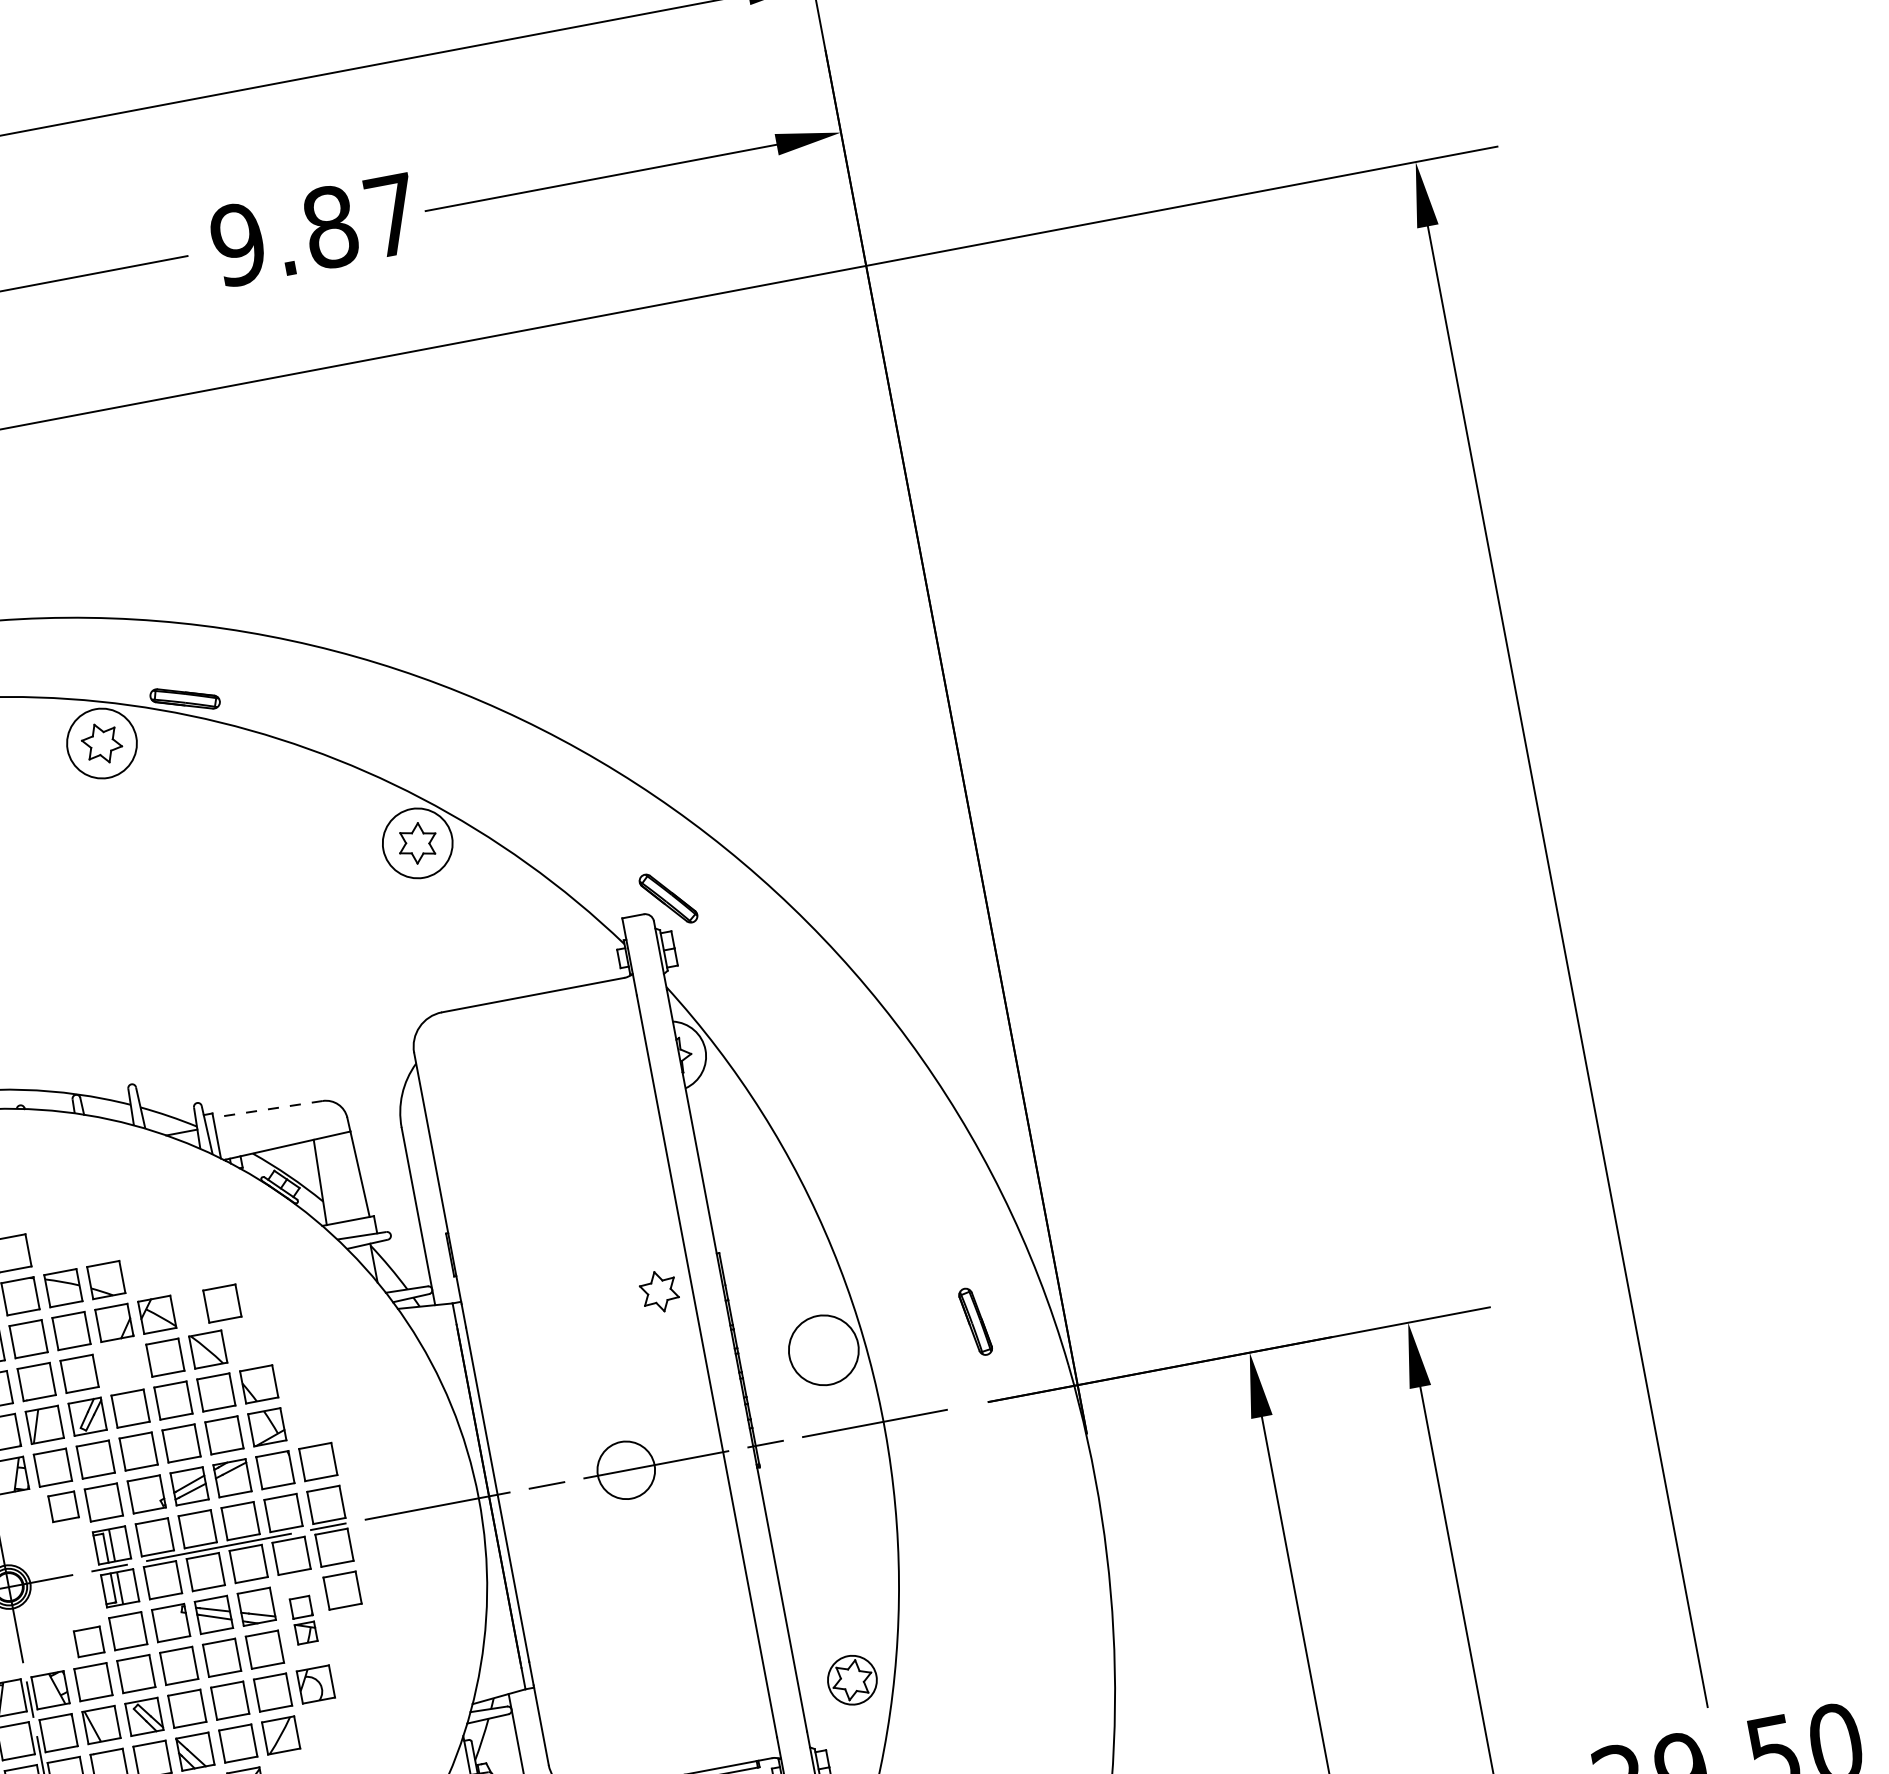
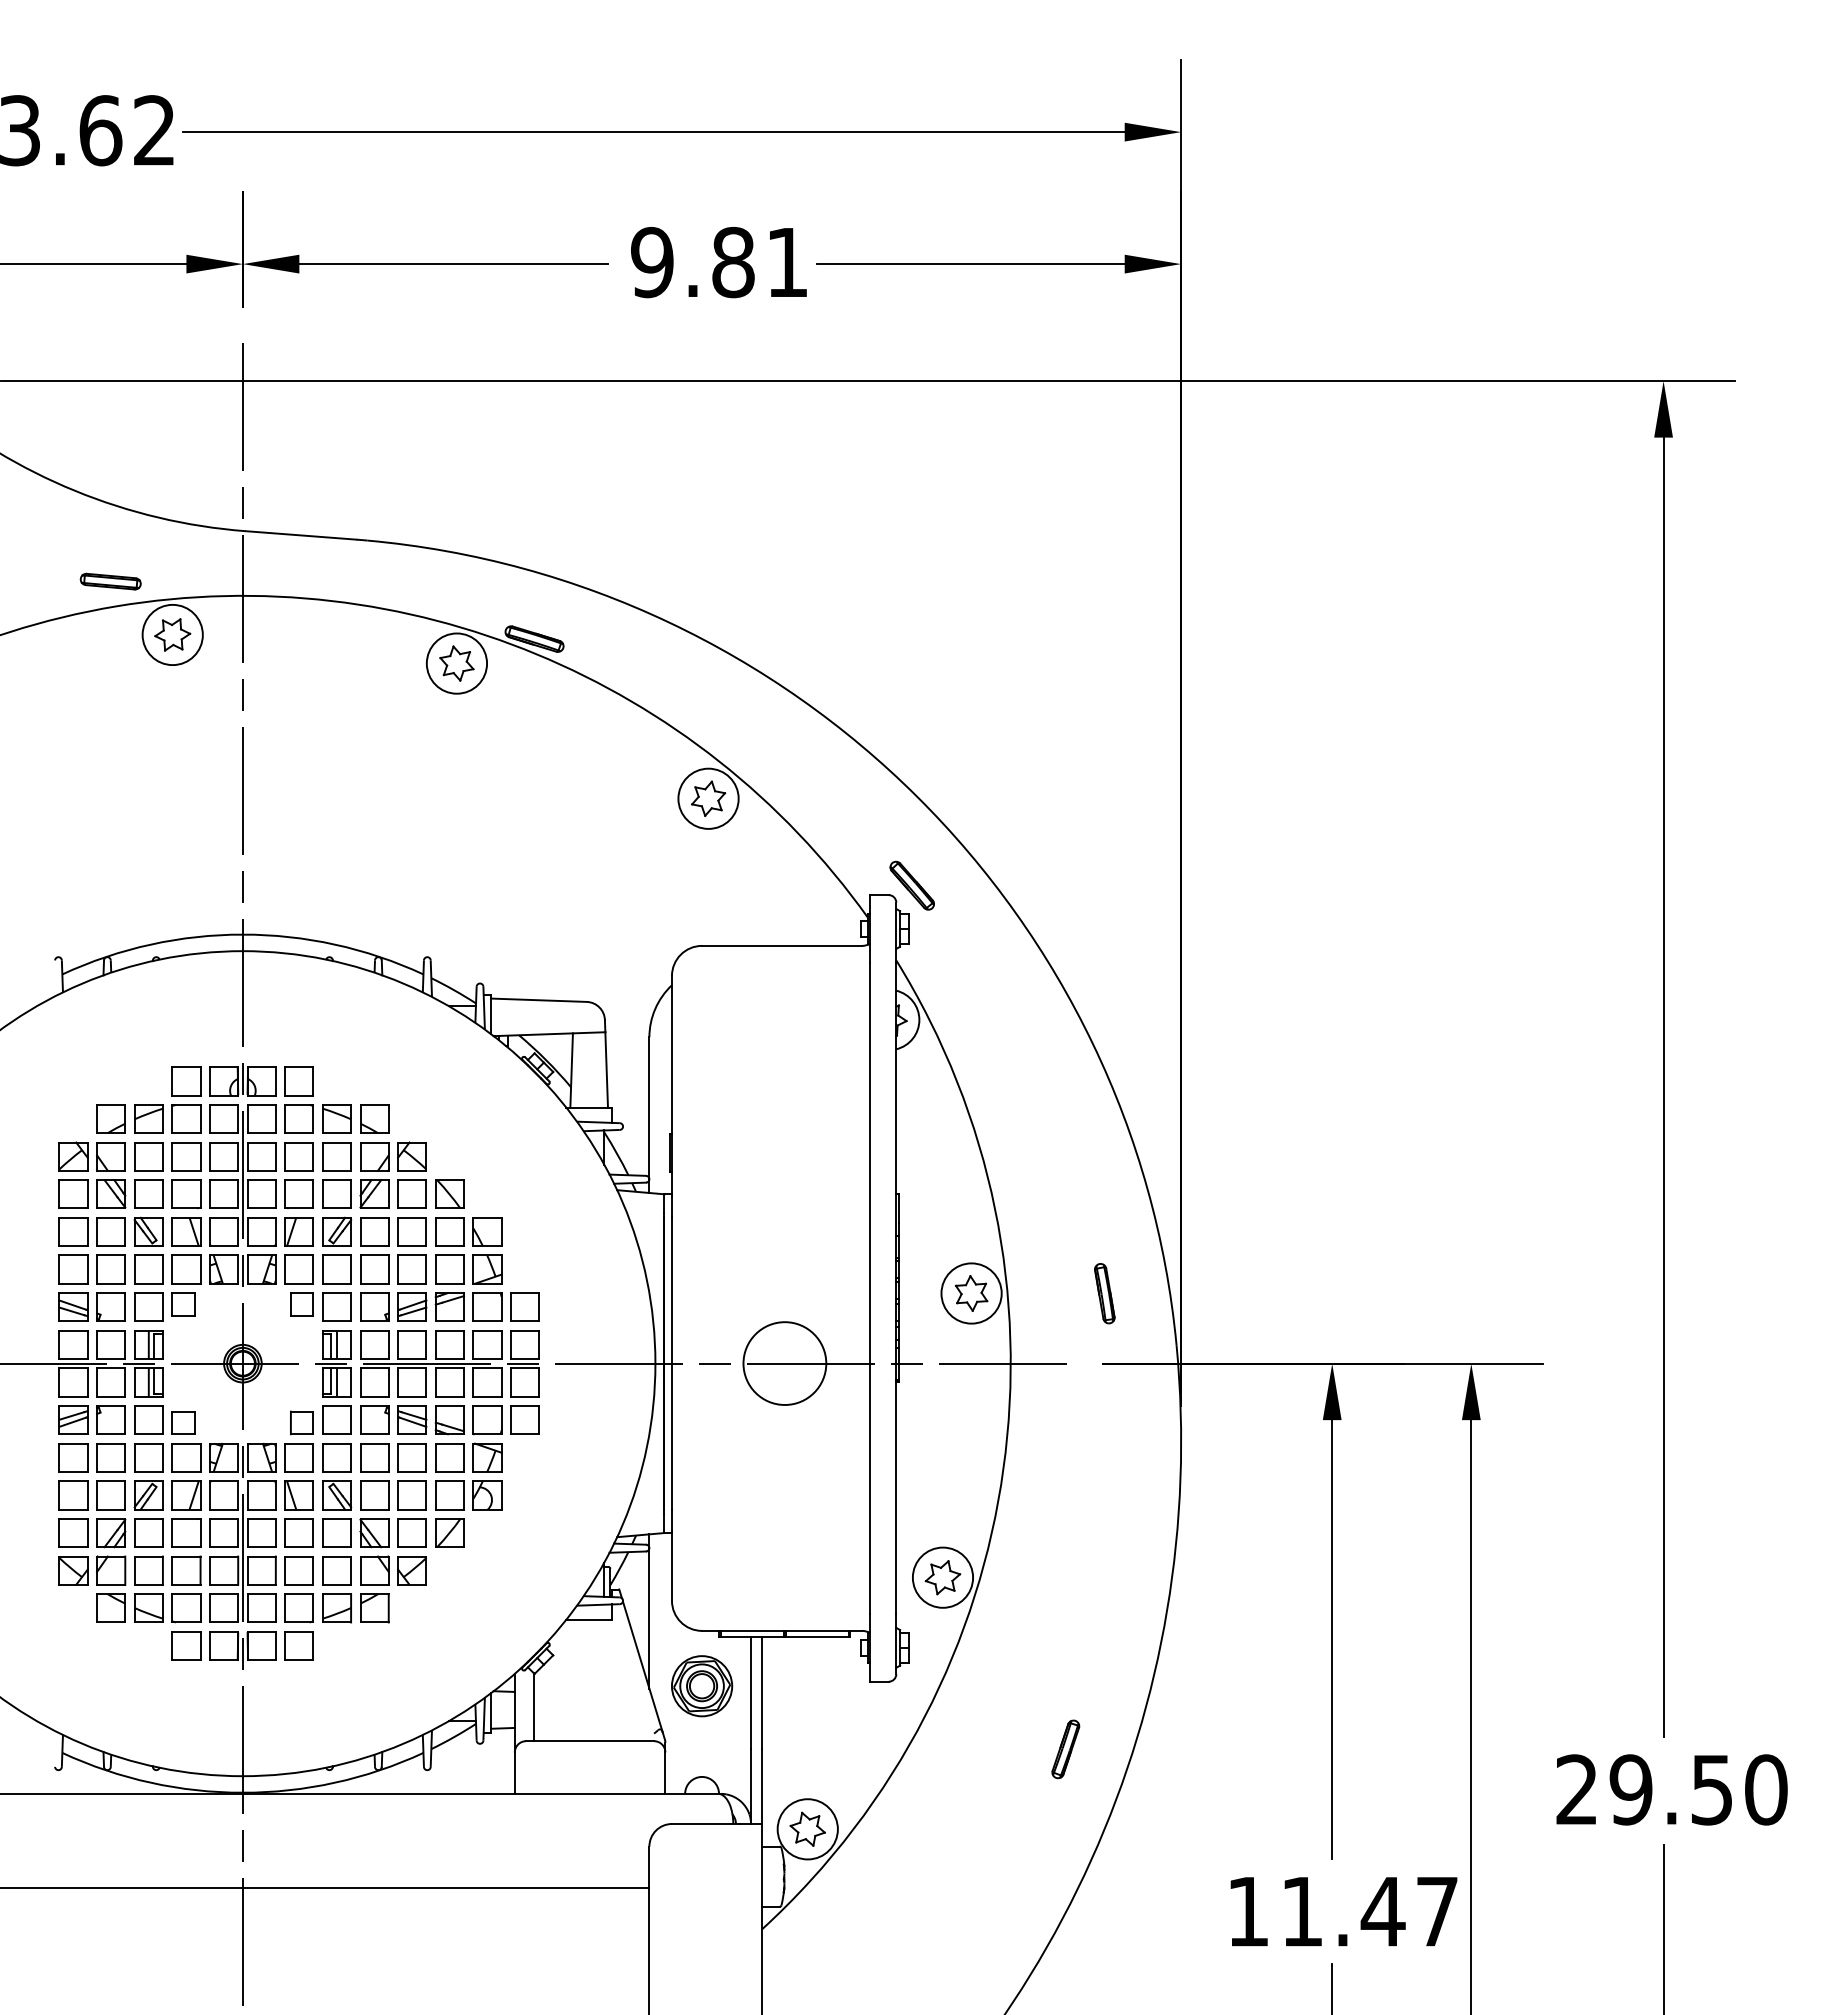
text: (392, 215) -> (787, 262), 9.87 -> 9.81
line: (268, 1109) -> (539, 1000), dashed -> solid
part: (659, 1291) -> (971, 1293), moved
part: (221, 1303) -> (468, 1157), removed
part: (122, 1364) -> (374, 1193), added
circle: (625, 1470) -> (784, 1363), size x1.67
part: (303, 1619) -> (487, 1438), size x1.67
circle: (851, 1680) -> (942, 1577), size x1.43

